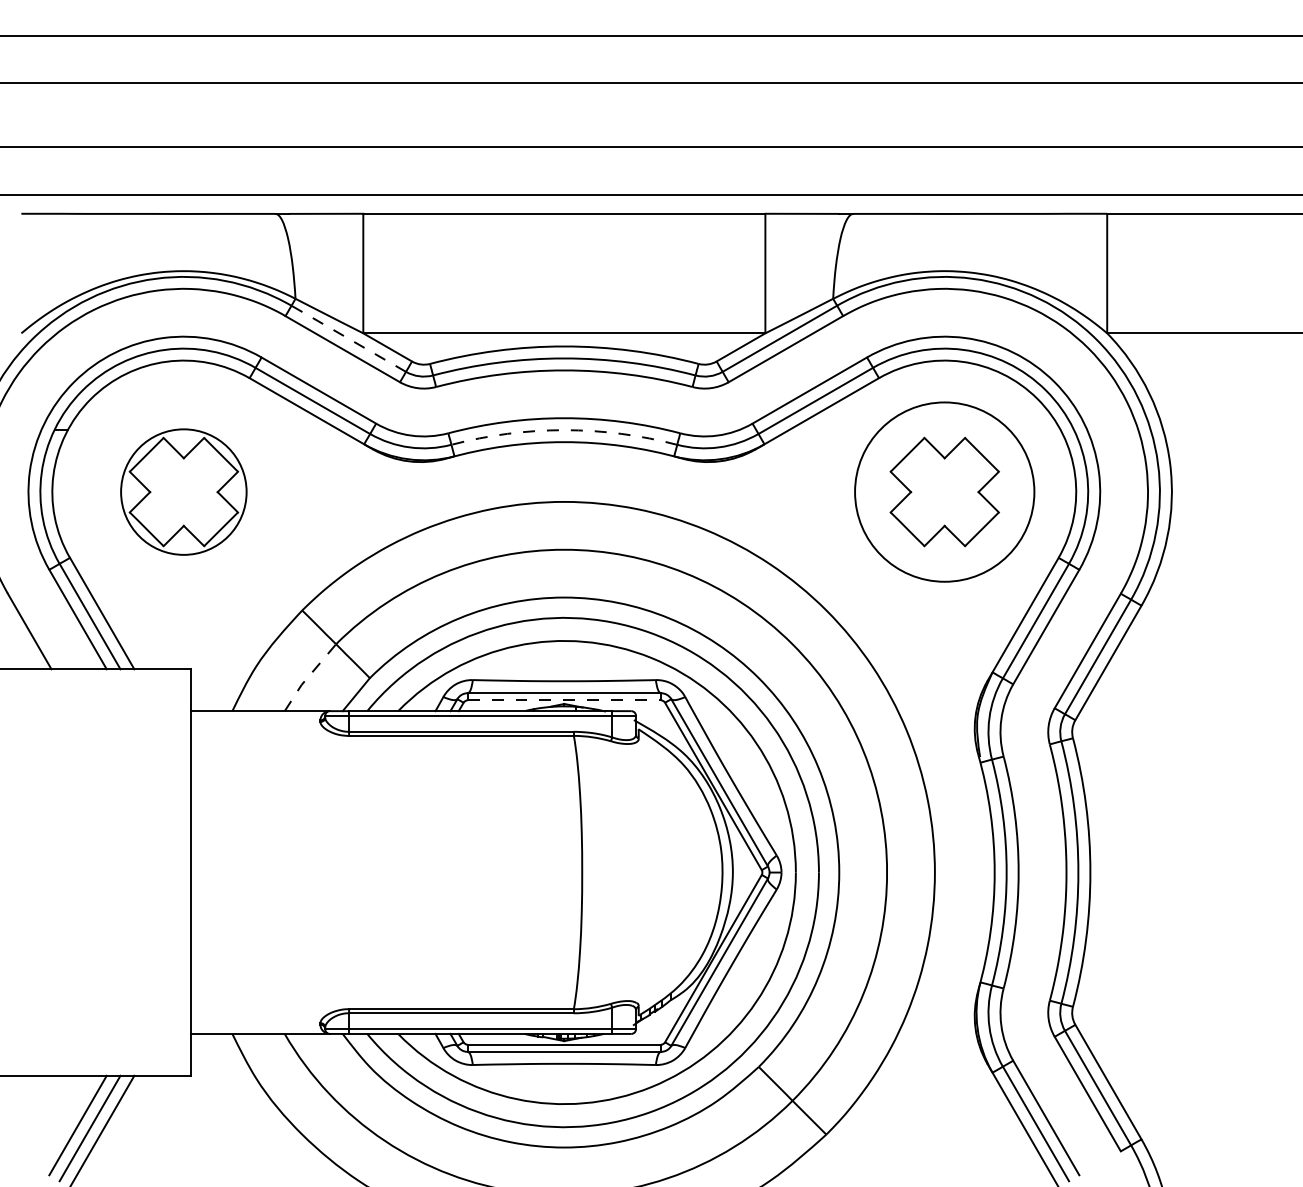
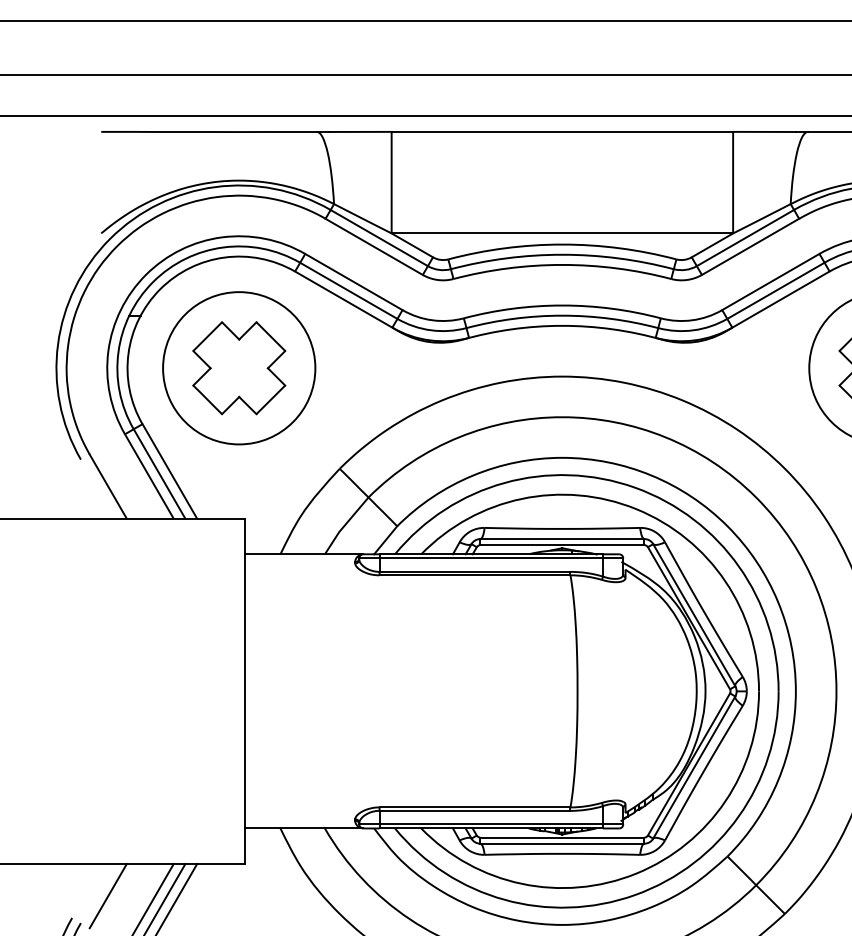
line: (348, 338) -> (379, 237), dashed -> solid
arc: (564, 430) -> (562, 315), dashed -> solid
circle: (183, 491) -> (238, 367), size x1.43
line: (308, 676) -> (345, 524), dashed -> solid
line: (564, 700) -> (562, 545), dashed -> solid
line: (29, 1113) -> (108, 896), added

